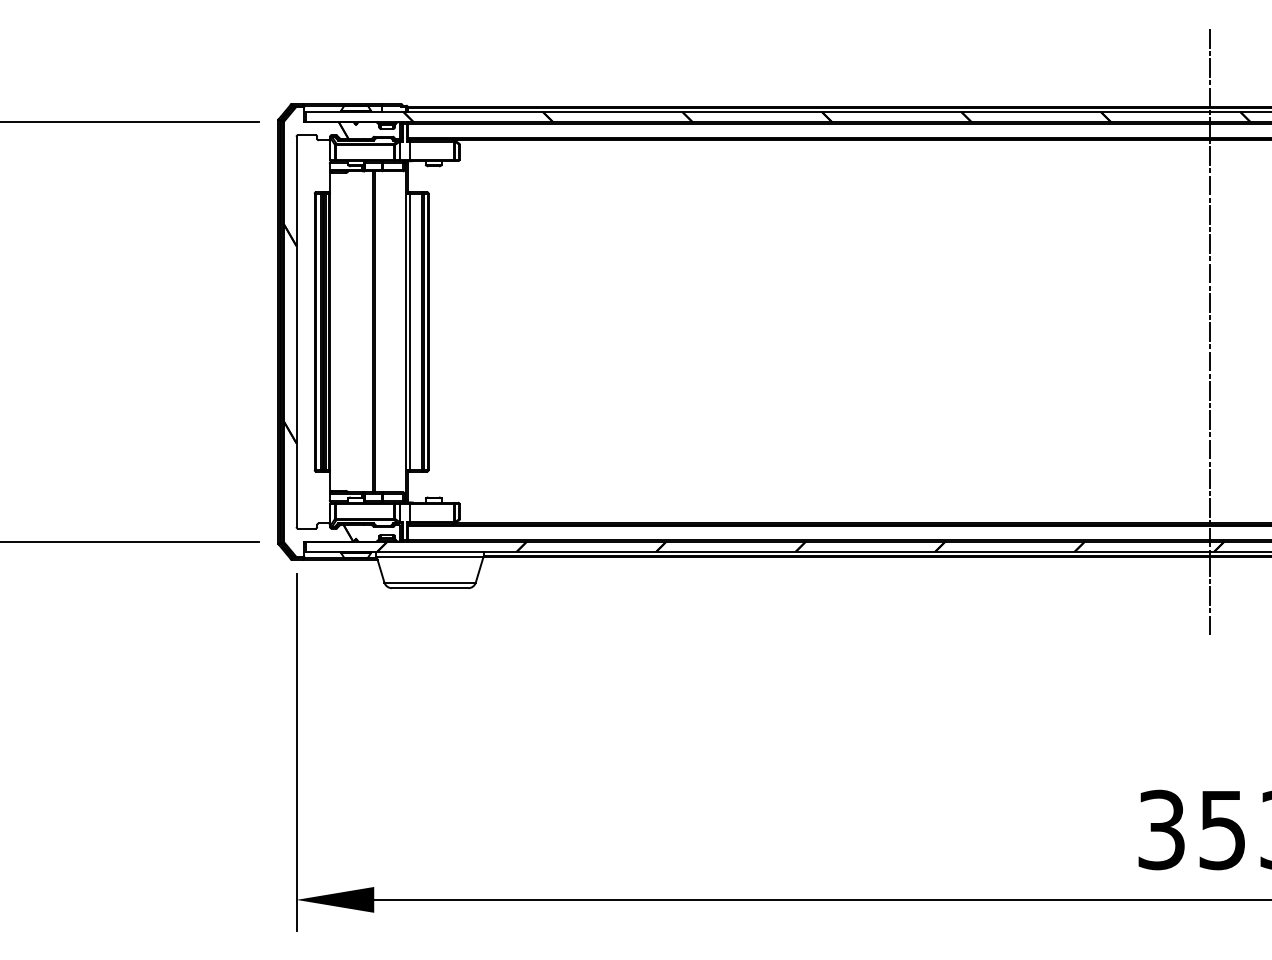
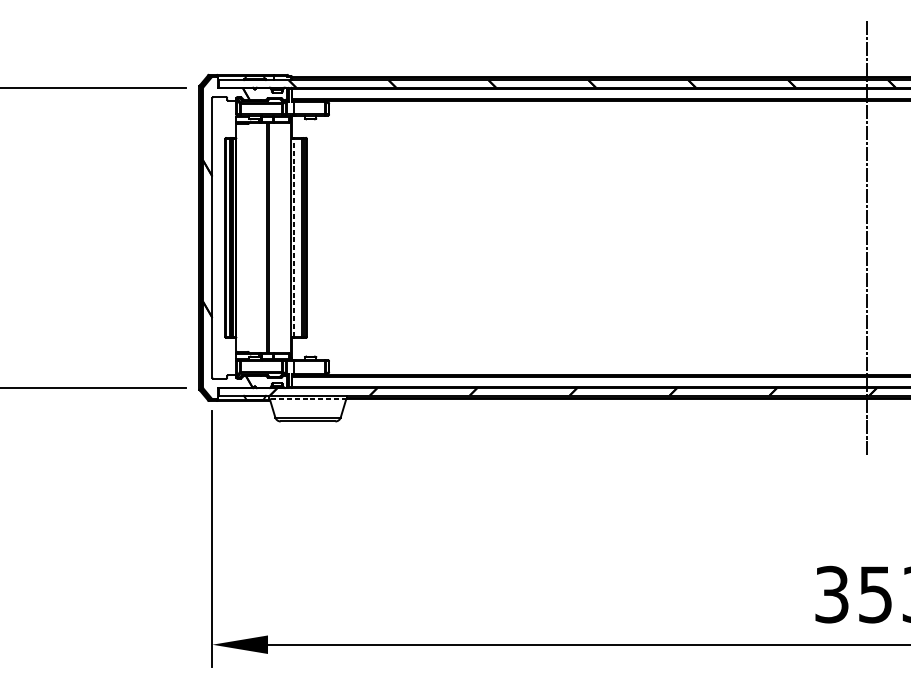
line: (410, 331) -> (293, 237), solid -> dashed
line: (429, 557) -> (307, 399), solid -> dashed

